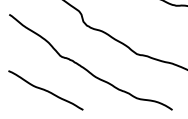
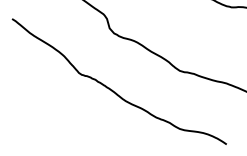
curve: (45, 90) -> (59, 118), removed

